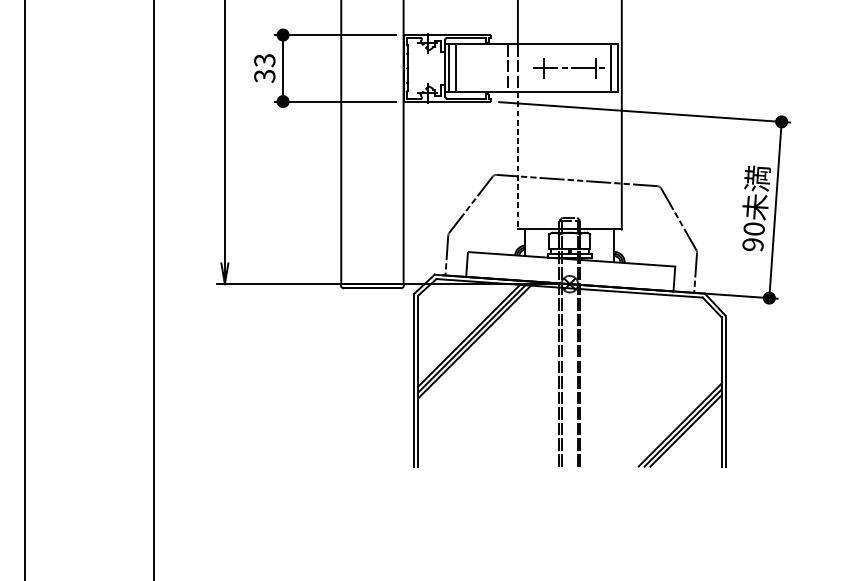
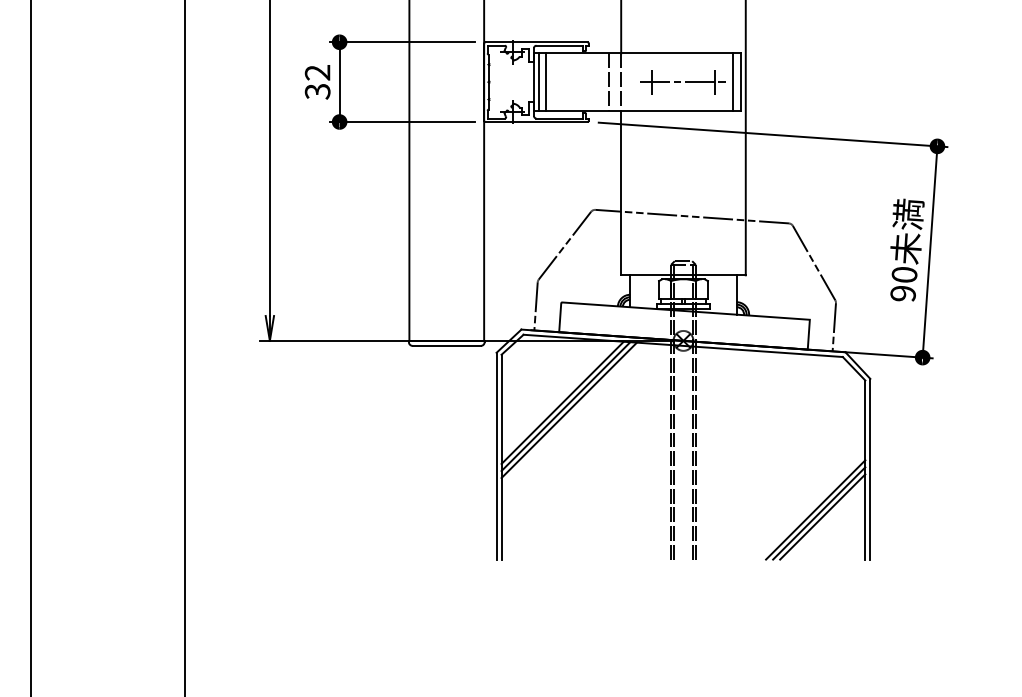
text: (264, 60) -> (317, 72), 33 -> 32
line: (518, 161) -> (621, 193), dashed -> solid

